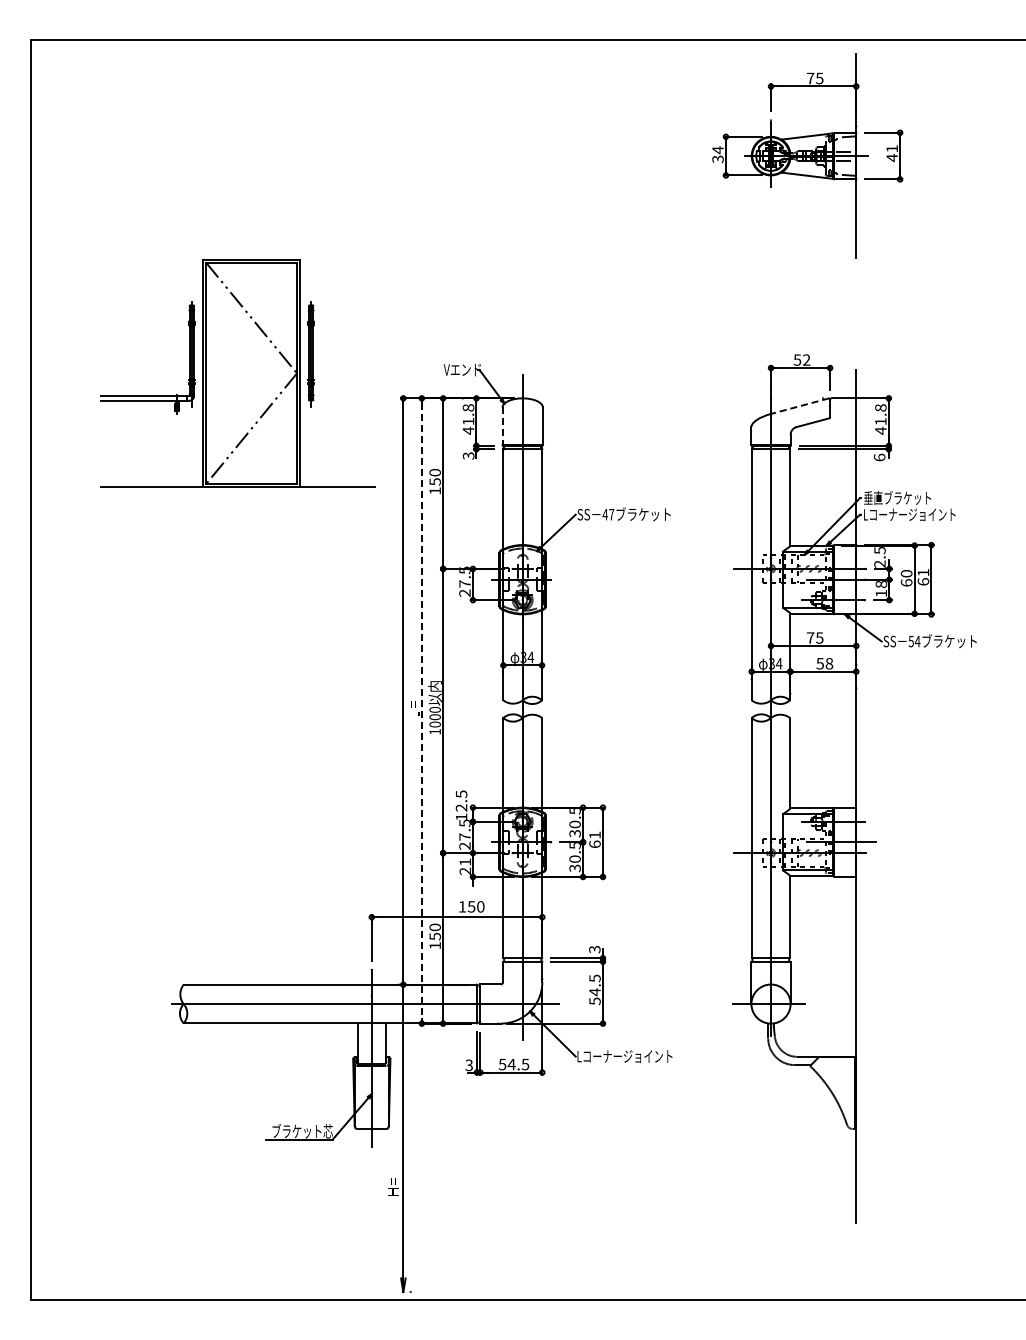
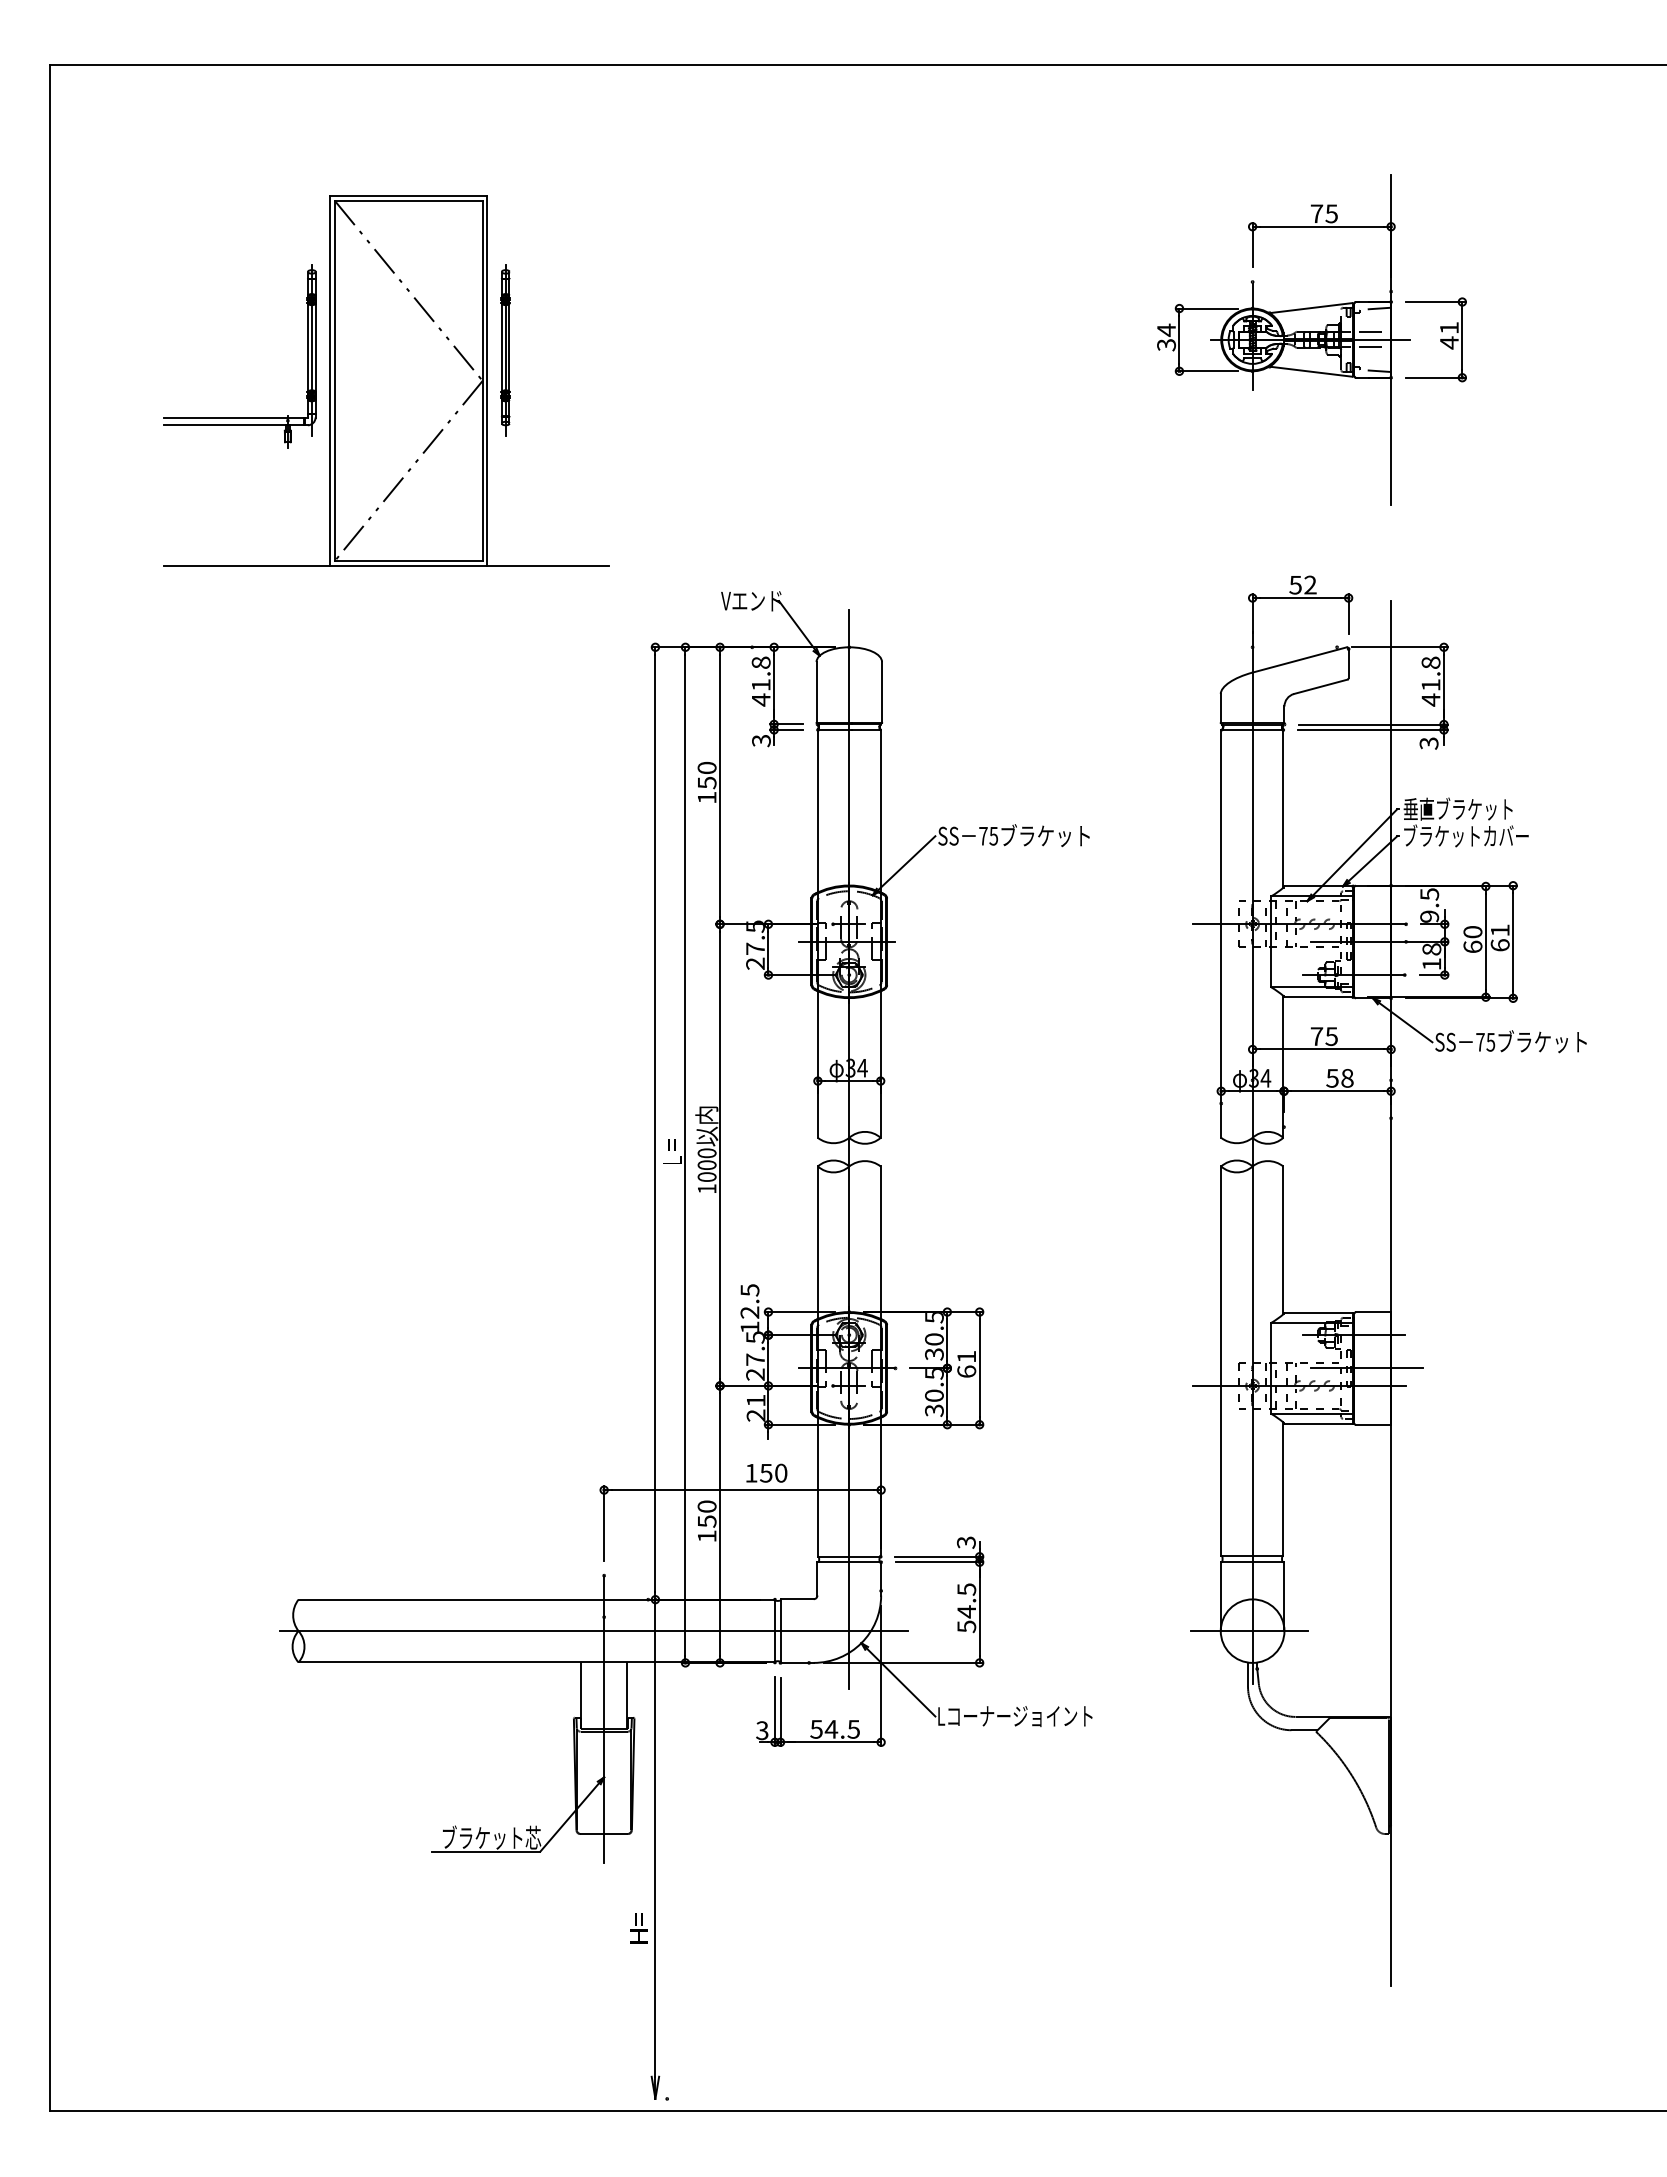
part: (807, 155) -> (1311, 338), moved
part: (237, 373) -> (386, 381), moved
line: (799, 406) -> (1298, 660), dashed -> solid
line: (502, 426) -> (816, 692), dashed -> solid
text: (879, 457) -> (1428, 743), 6 -> 3
text: (608, 514) -> (988, 835), 47 -> 75
text: (909, 514) -> (1477, 835), Lコーナージョイント -> ブラケットカバー
text: (880, 563) -> (1430, 915), 2.5 -> 9.5
text: (914, 641) -> (1485, 1042), 54 -> 75
line: (421, 711) -> (684, 1155), dashed -> solid

